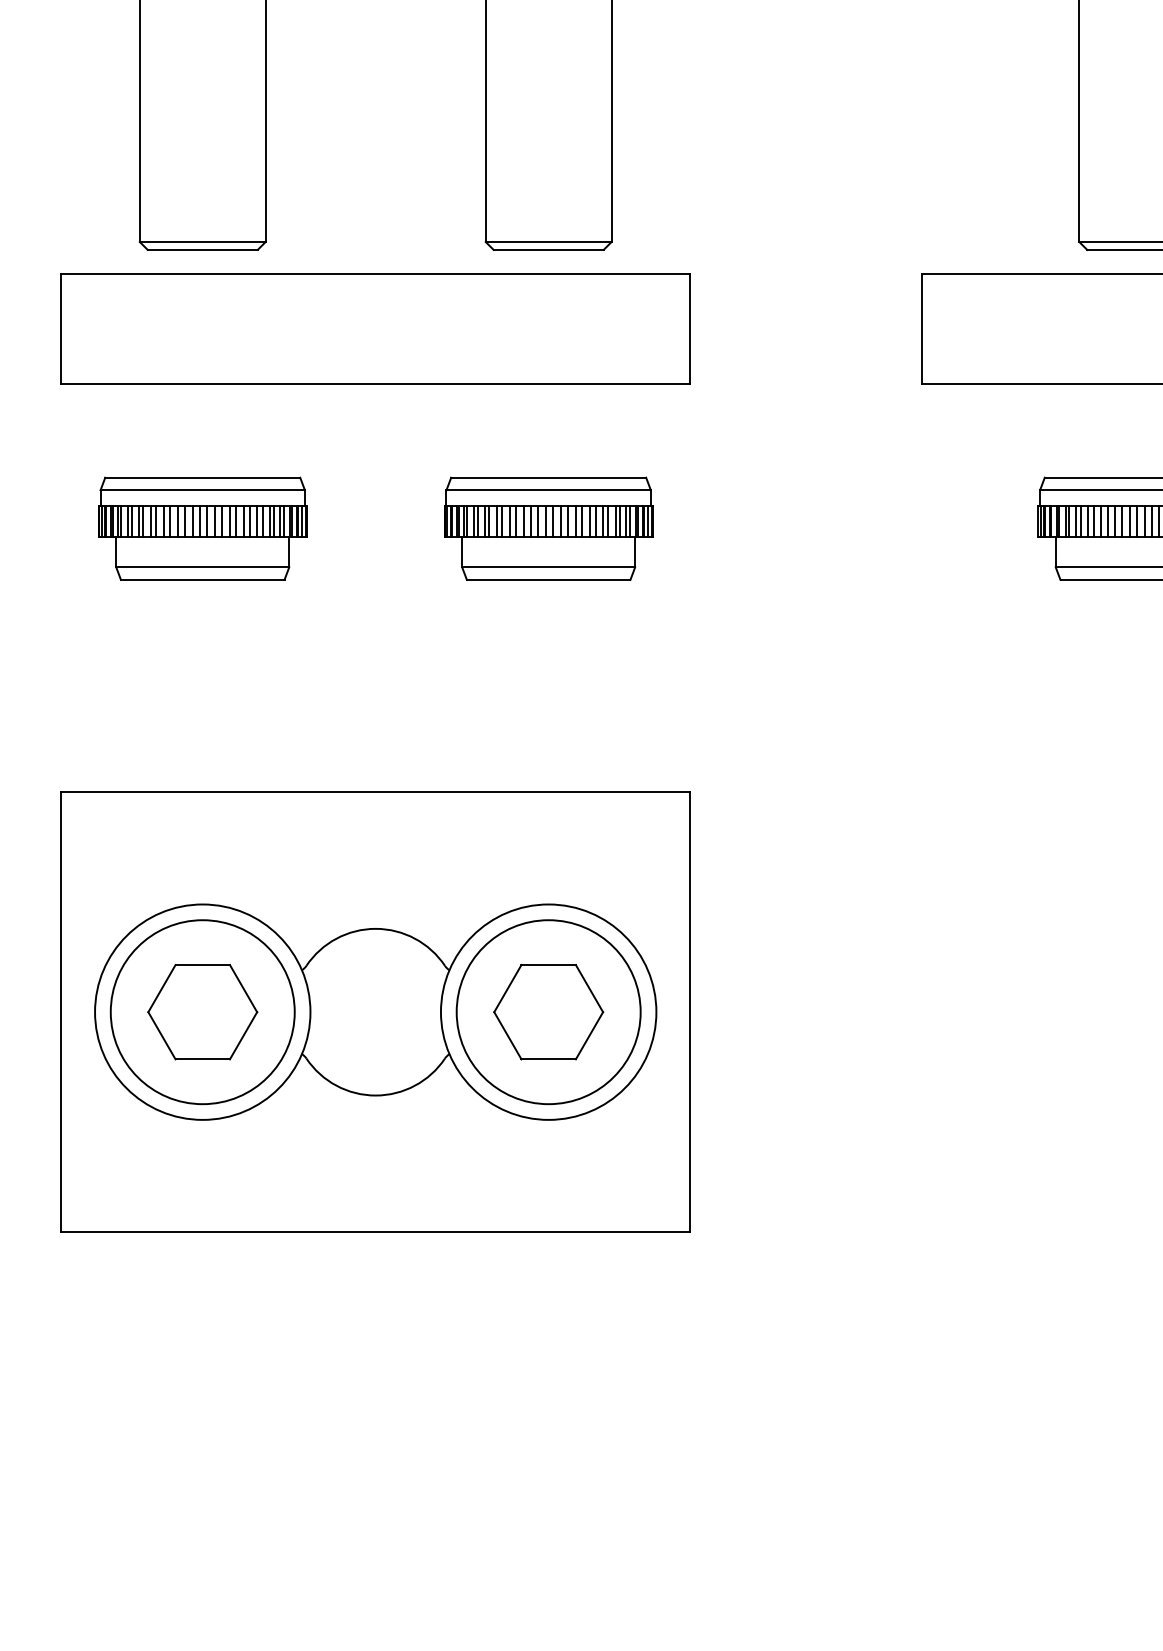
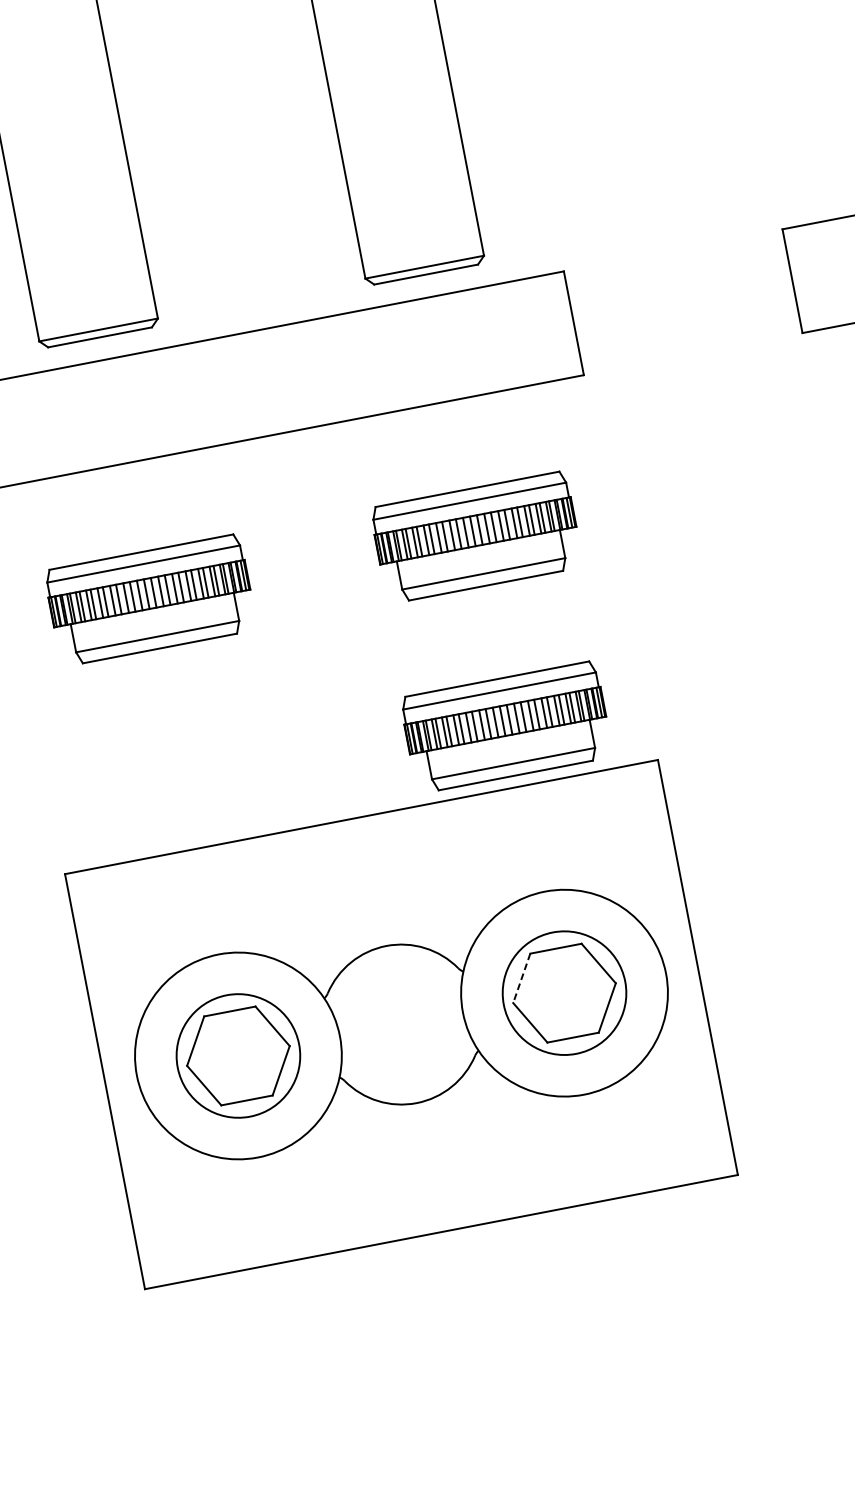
part: (541, 728) -> (506, 727), added
line: (507, 989) -> (521, 979), solid -> dashed
circle: (202, 1012) -> (238, 1056), size x0.7
circle: (548, 1012) -> (564, 993), size x0.7

